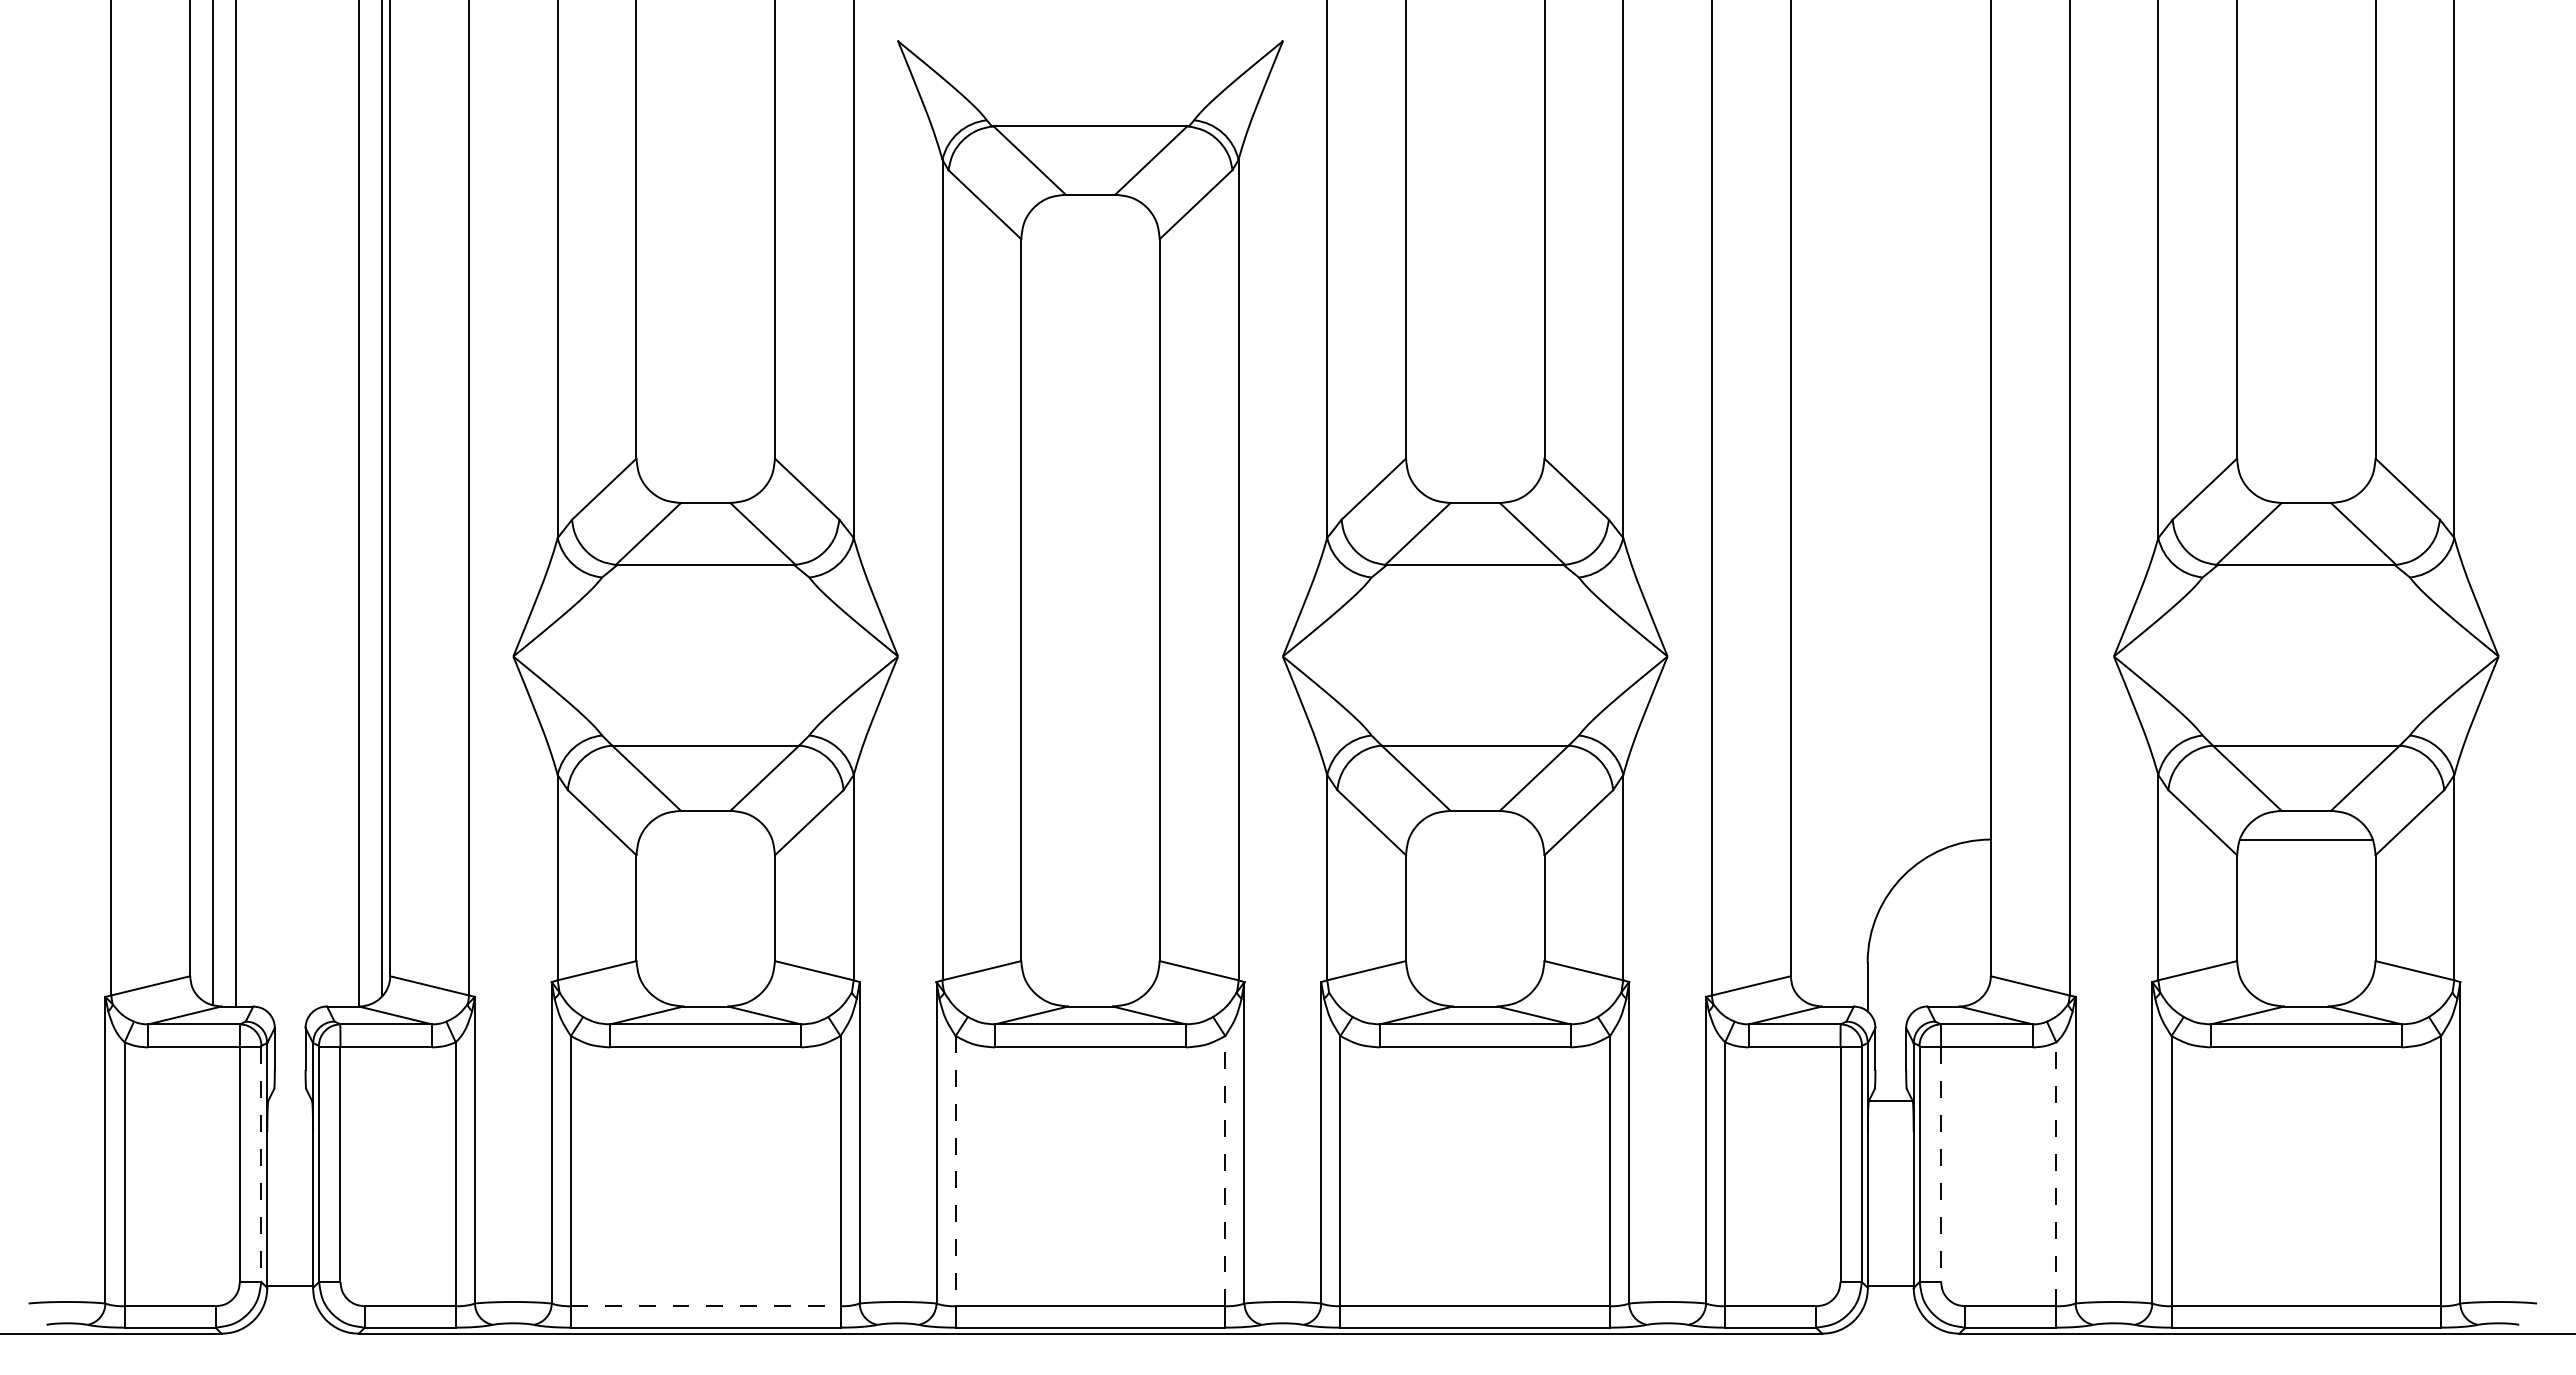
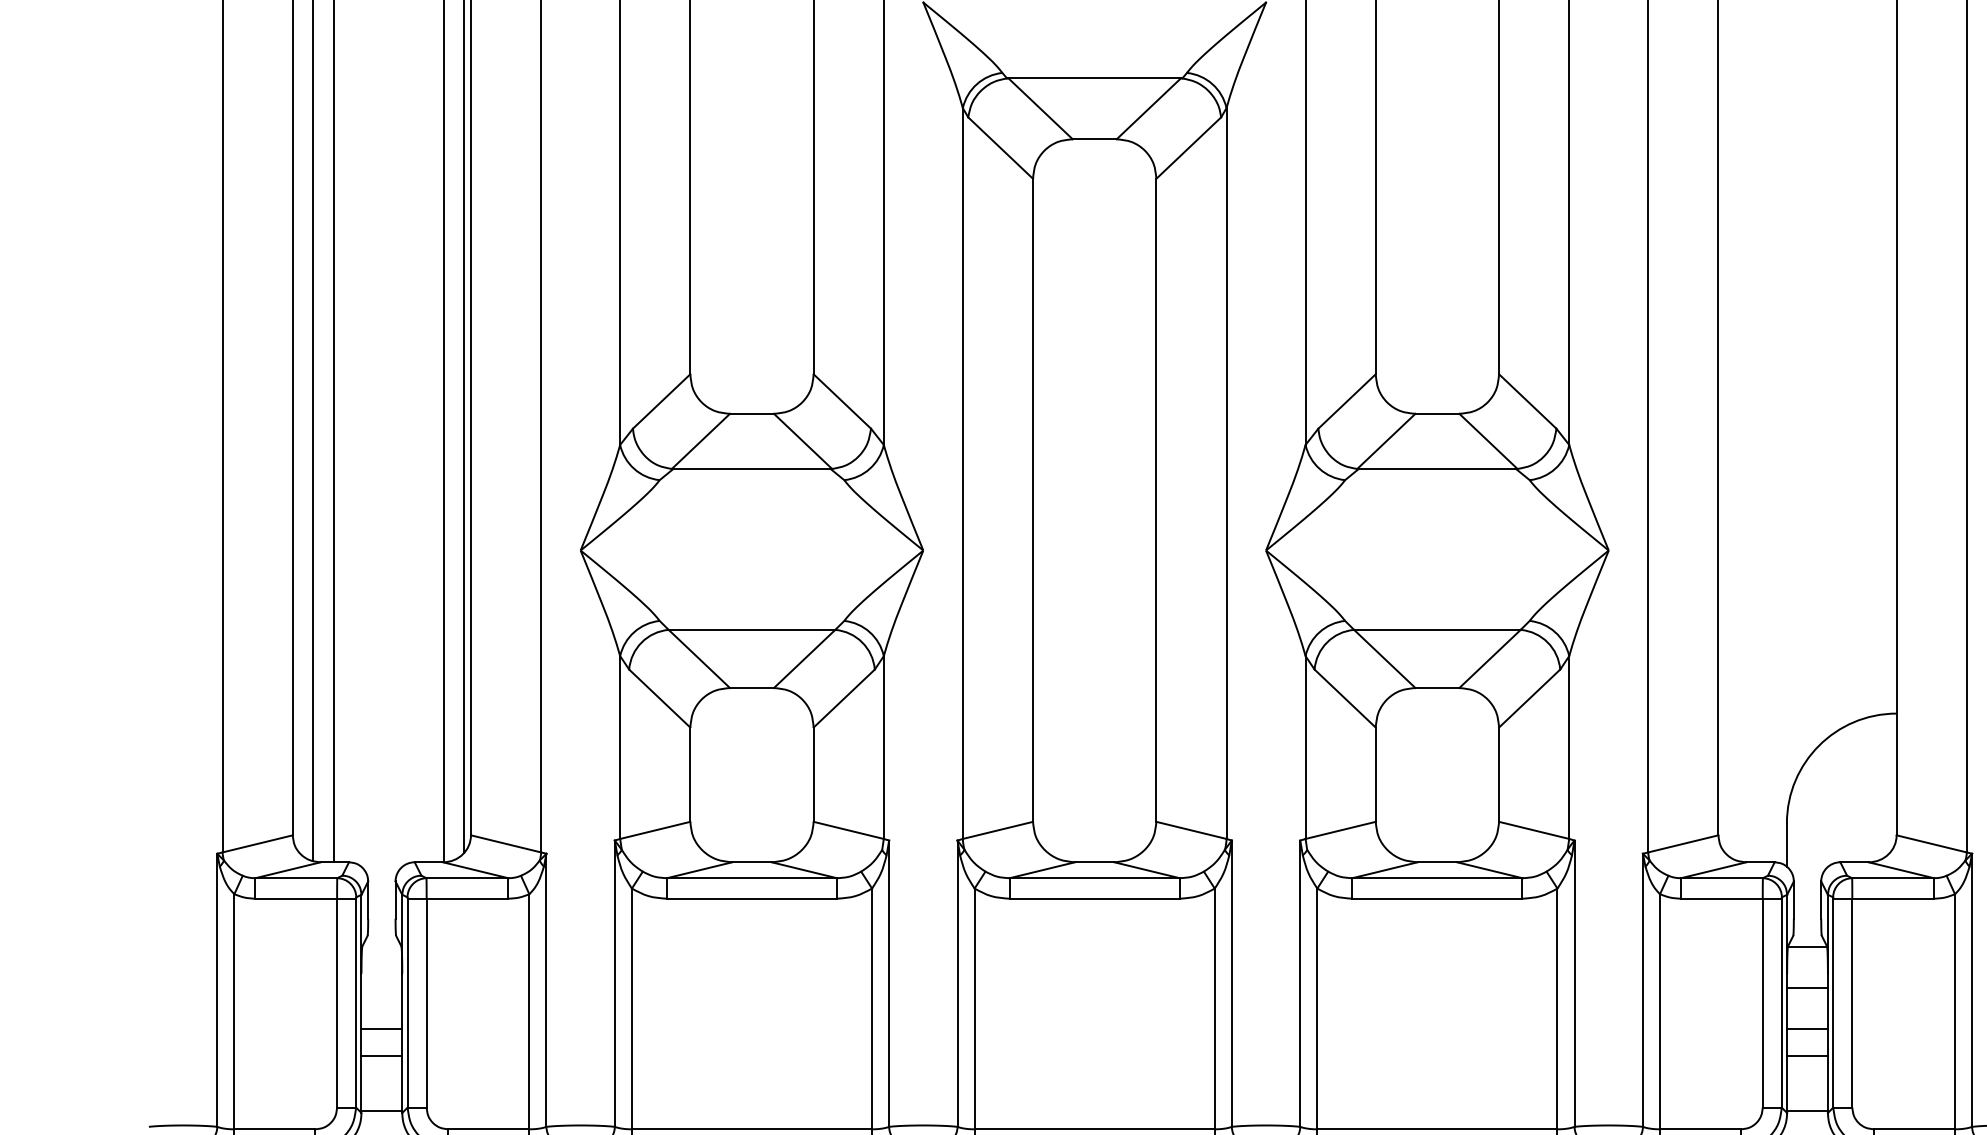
line: (1890, 1147) -> (1807, 987), added
line: (261, 1165) -> (356, 1003), dashed -> solid
line: (1941, 1165) -> (1852, 1003), dashed -> solid
line: (1225, 1170) -> (1214, 1008), dashed -> solid
line: (955, 1171) -> (974, 1009), dashed -> solid
line: (2056, 1174) -> (1955, 1011), dashed -> solid
line: (290, 1193) -> (382, 1028), added
line: (1890, 1193) -> (1807, 1028), added
line: (290, 1224) -> (382, 1056), added
line: (1890, 1224) -> (1807, 1056), added
line: (705, 1306) -> (751, 1129), dashed -> solid

